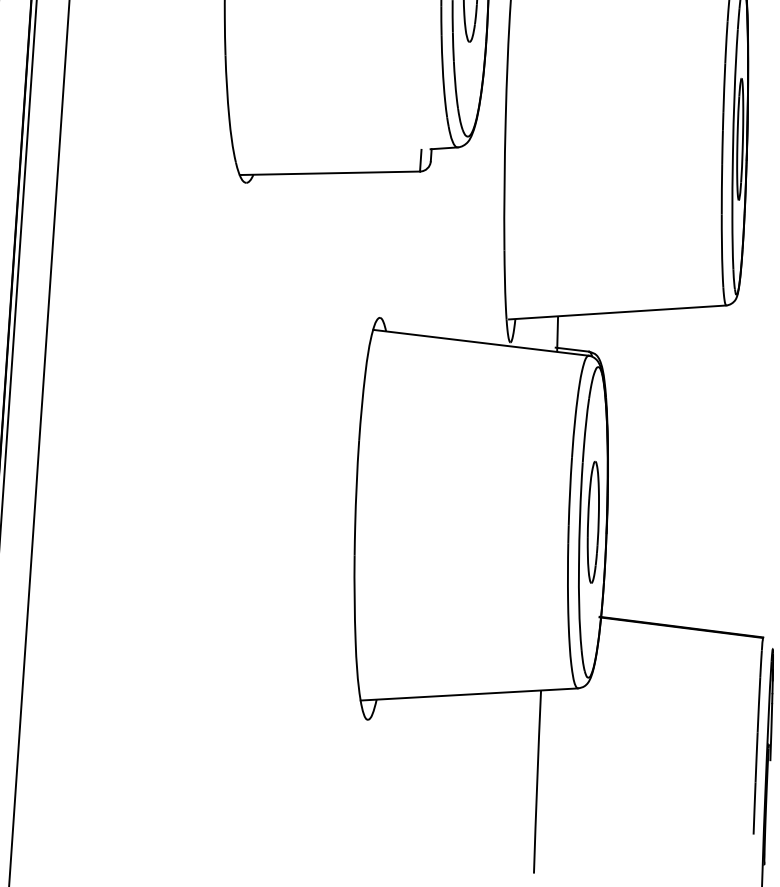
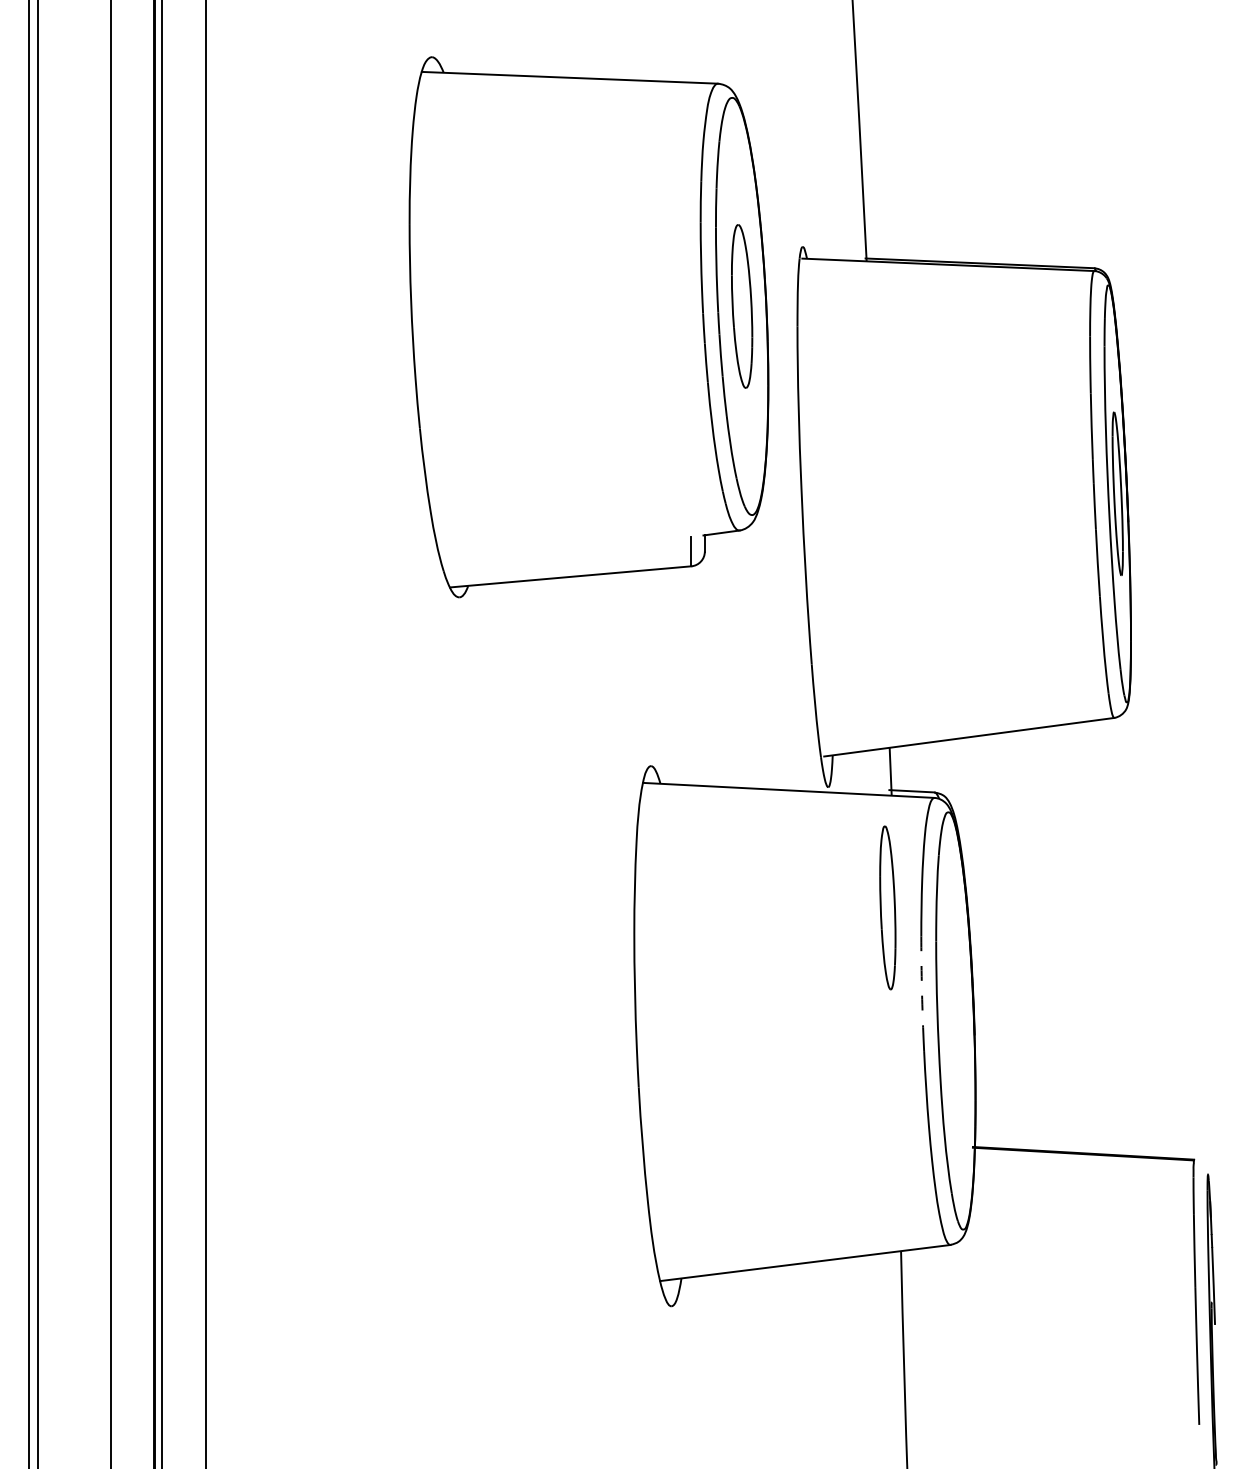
arc: (569, 492) -> (921, 982), solid -> dashed
part: (593, 522) -> (887, 907), moved

